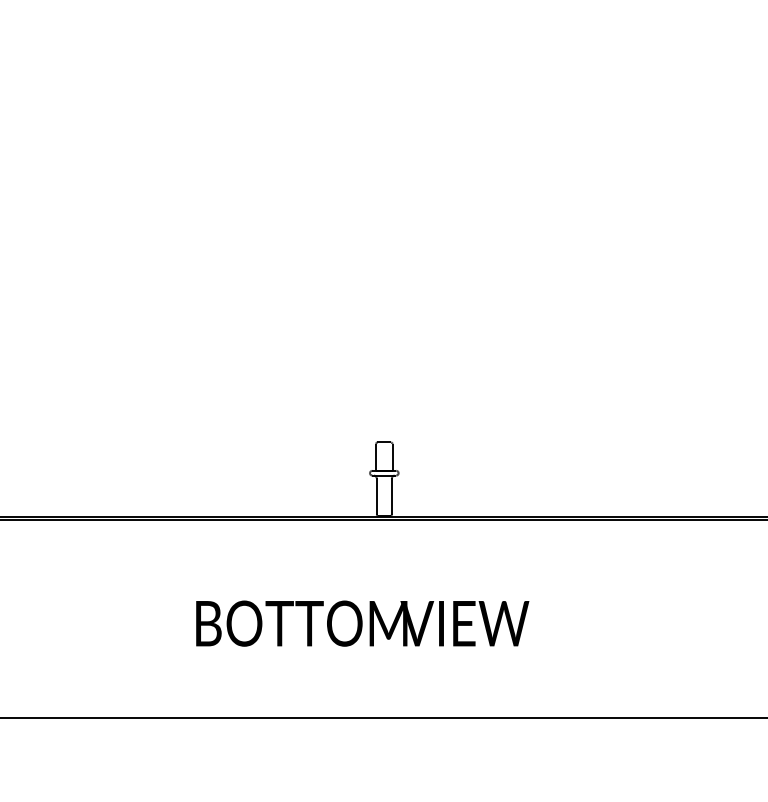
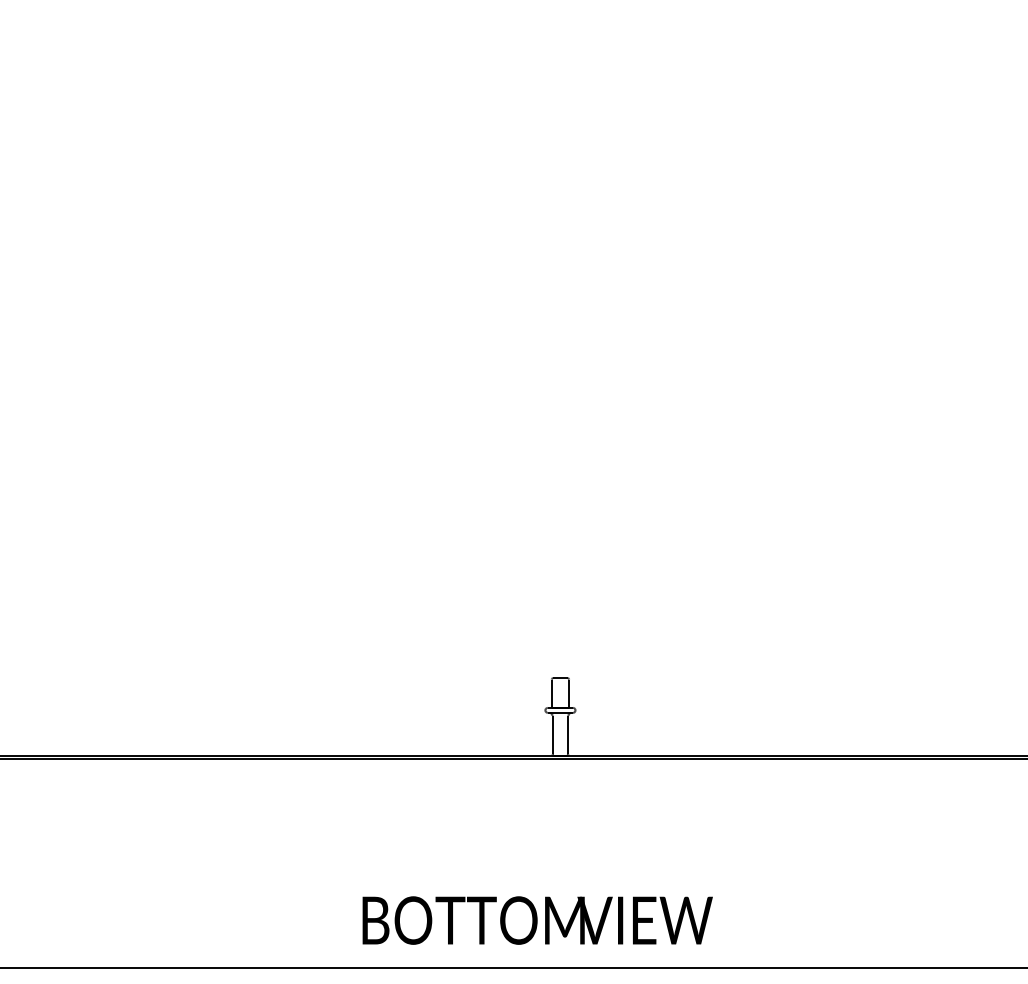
text: (362, 623) -> (537, 920), moved

